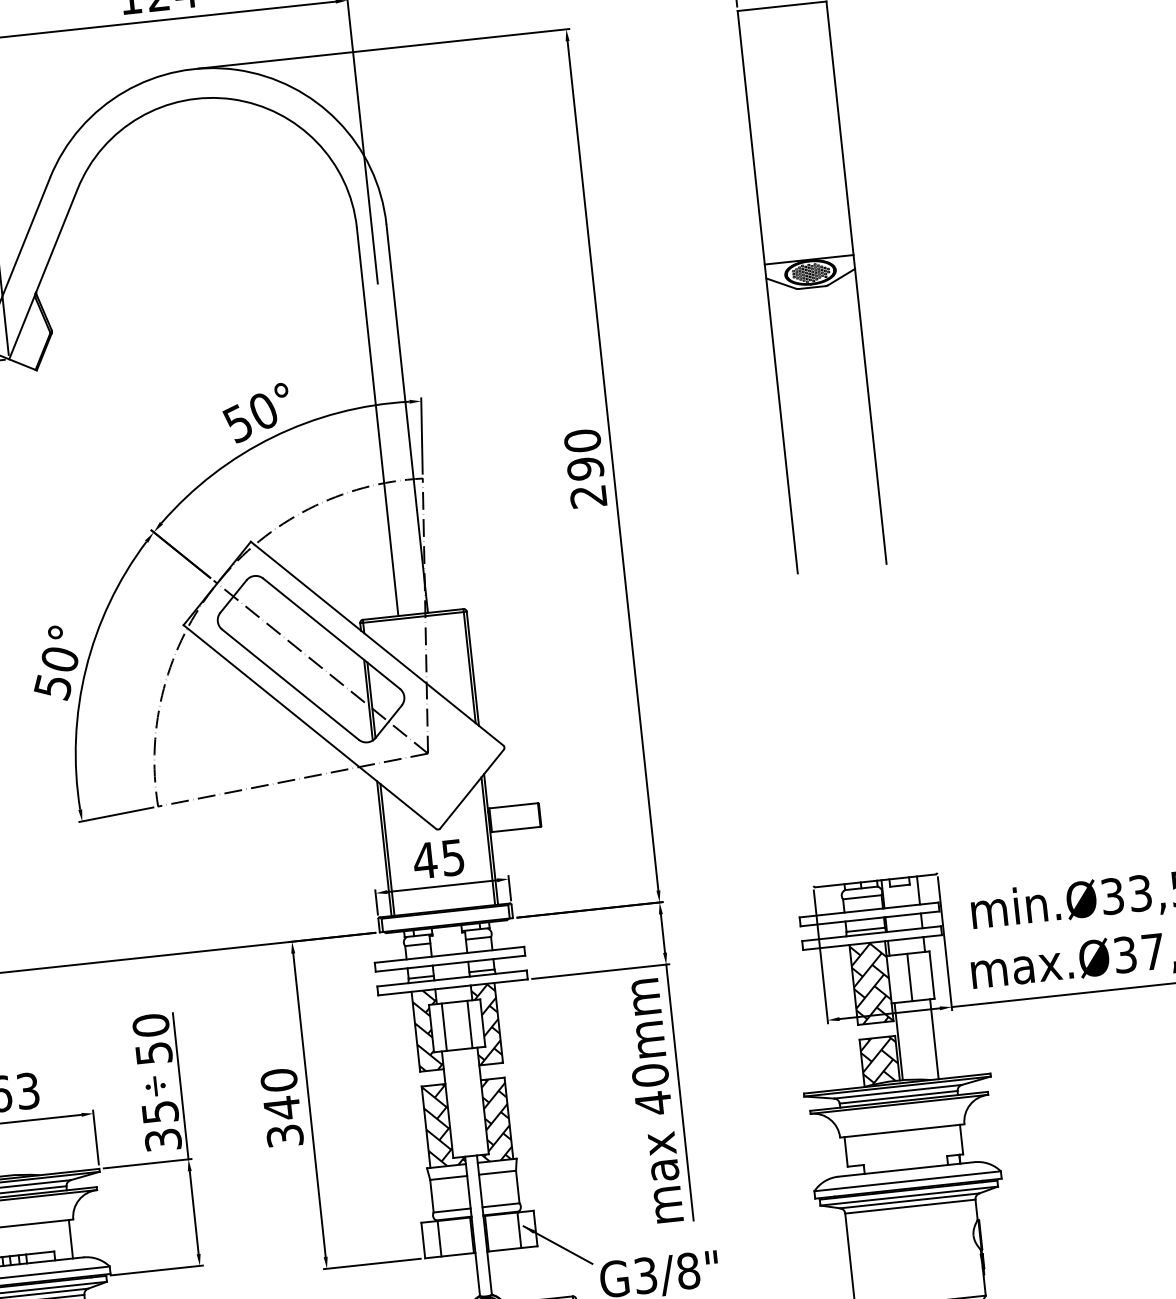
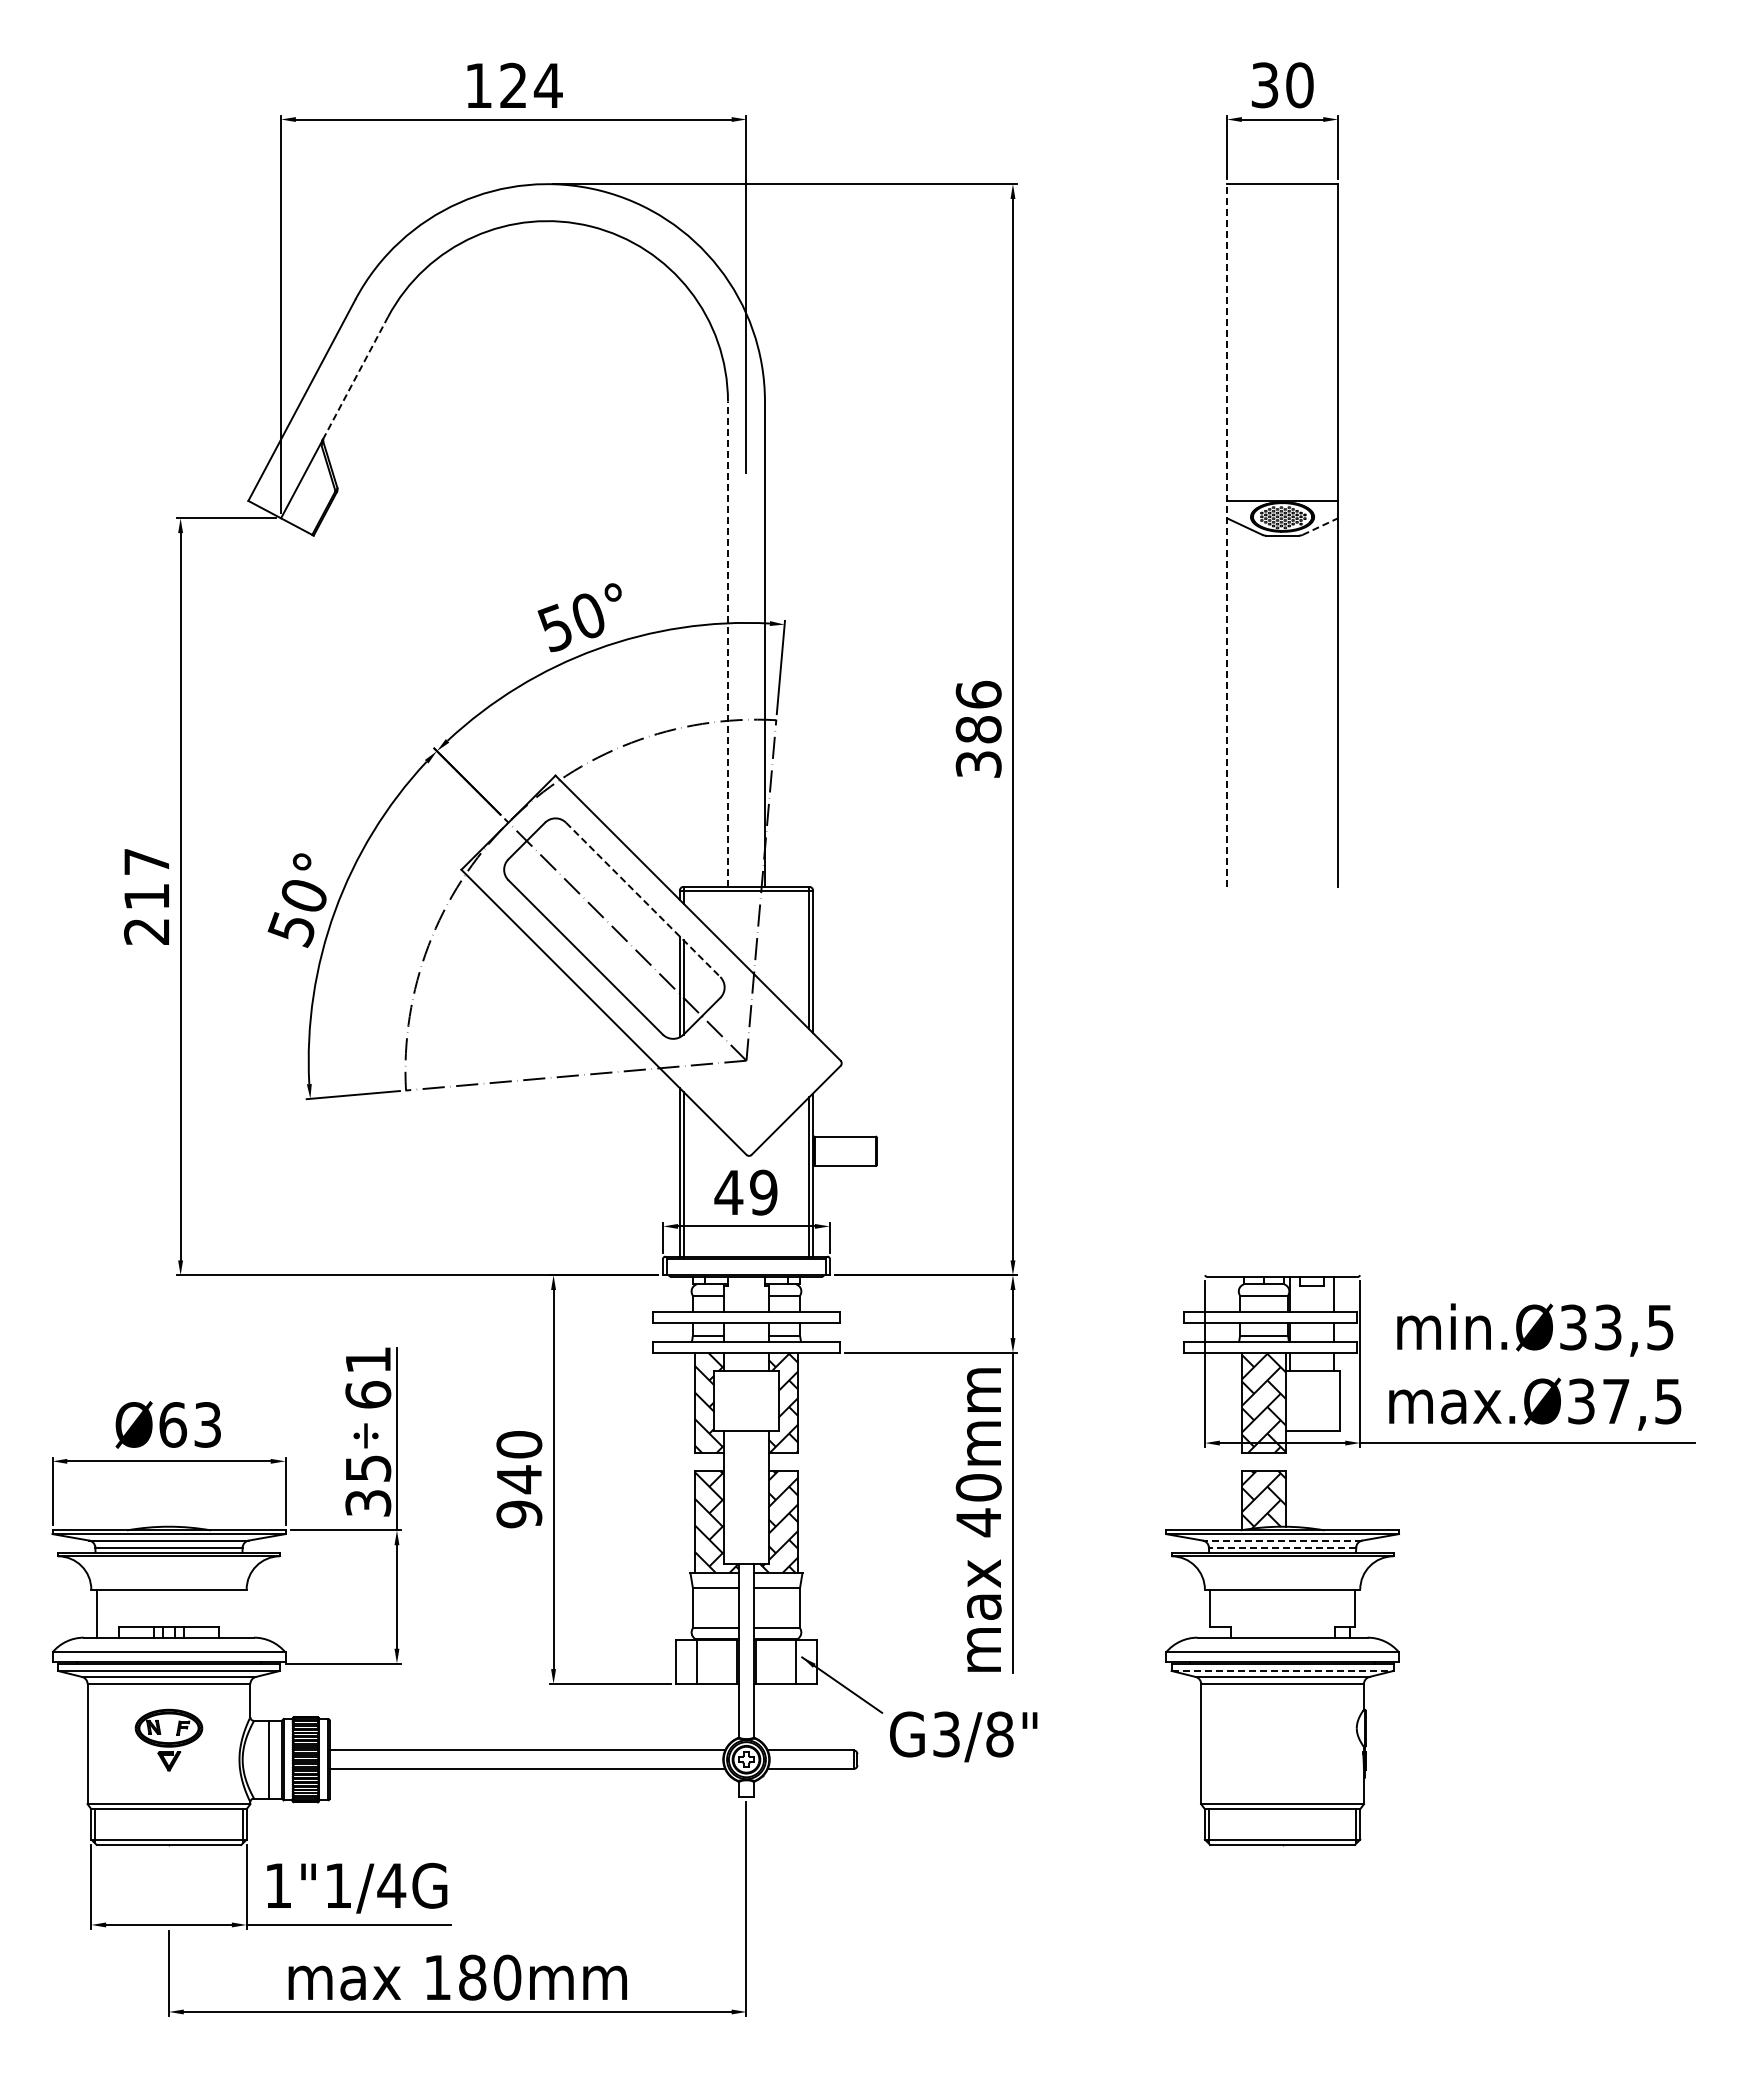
line: (56, 240) -> (355, 377), solid -> dashed
line: (841, 276) -> (1320, 526), solid -> dashed
line: (768, 292) -> (1227, 535), solid -> dashed
line: (377, 422) -> (727, 644), solid -> dashed
text: (585, 467) -> (978, 728), 290 -> 386
line: (331, 634) -> (643, 900), solid -> dashed
text: (452, 857) -> (763, 1192), 45 -> 49
line: (910, 977) -> (1312, 1400), removed
line: (469, 1024) -> (762, 1400), removed
line: (444, 1026) -> (730, 1400), removed
text: (152, 1039) -> (368, 1377), 50 -> 61
line: (934, 1039) -> (1334, 1480), removed
line: (898, 1041) -> (1289, 1478), removed
line: (898, 1091) -> (1282, 1540), solid -> dashed
line: (898, 1097) -> (1282, 1547), solid -> dashed
text: (285, 1136) -> (519, 1514), 340 -> 940
line: (909, 1195) -> (1282, 1670), solid -> dashed
line: (71, 1239) -> (241, 1613), removed

